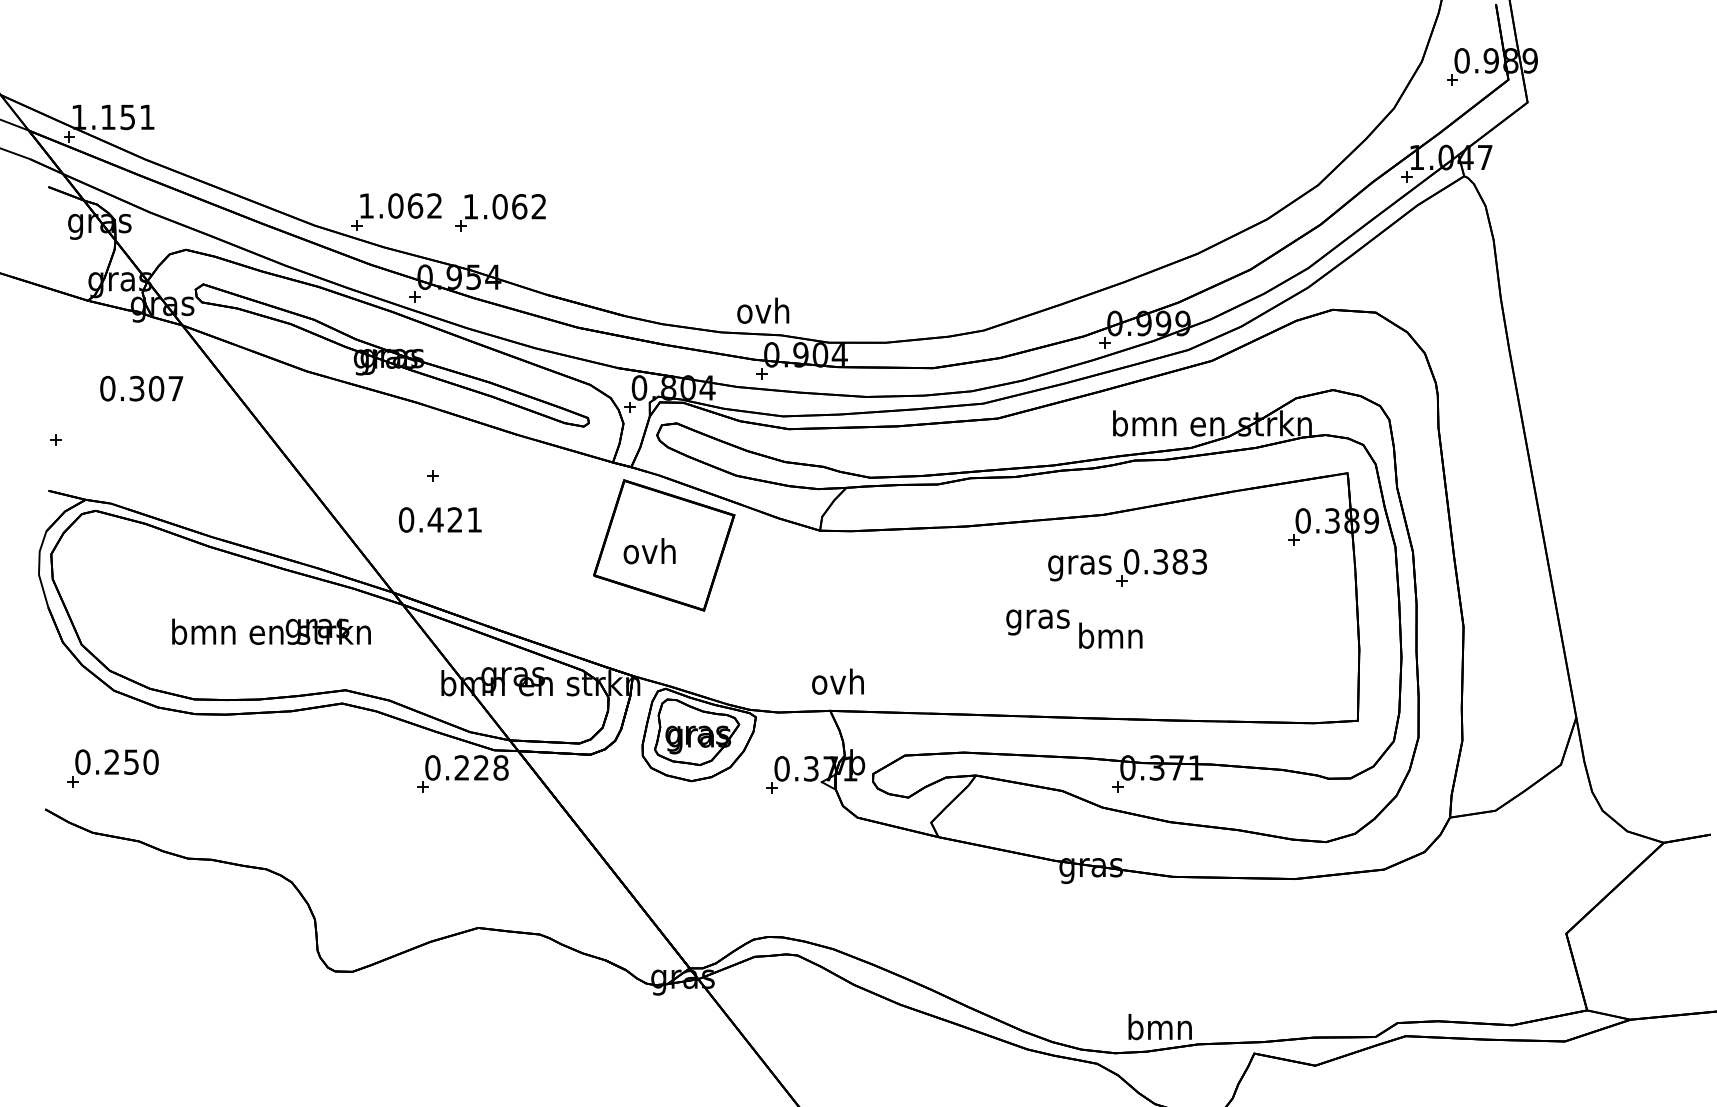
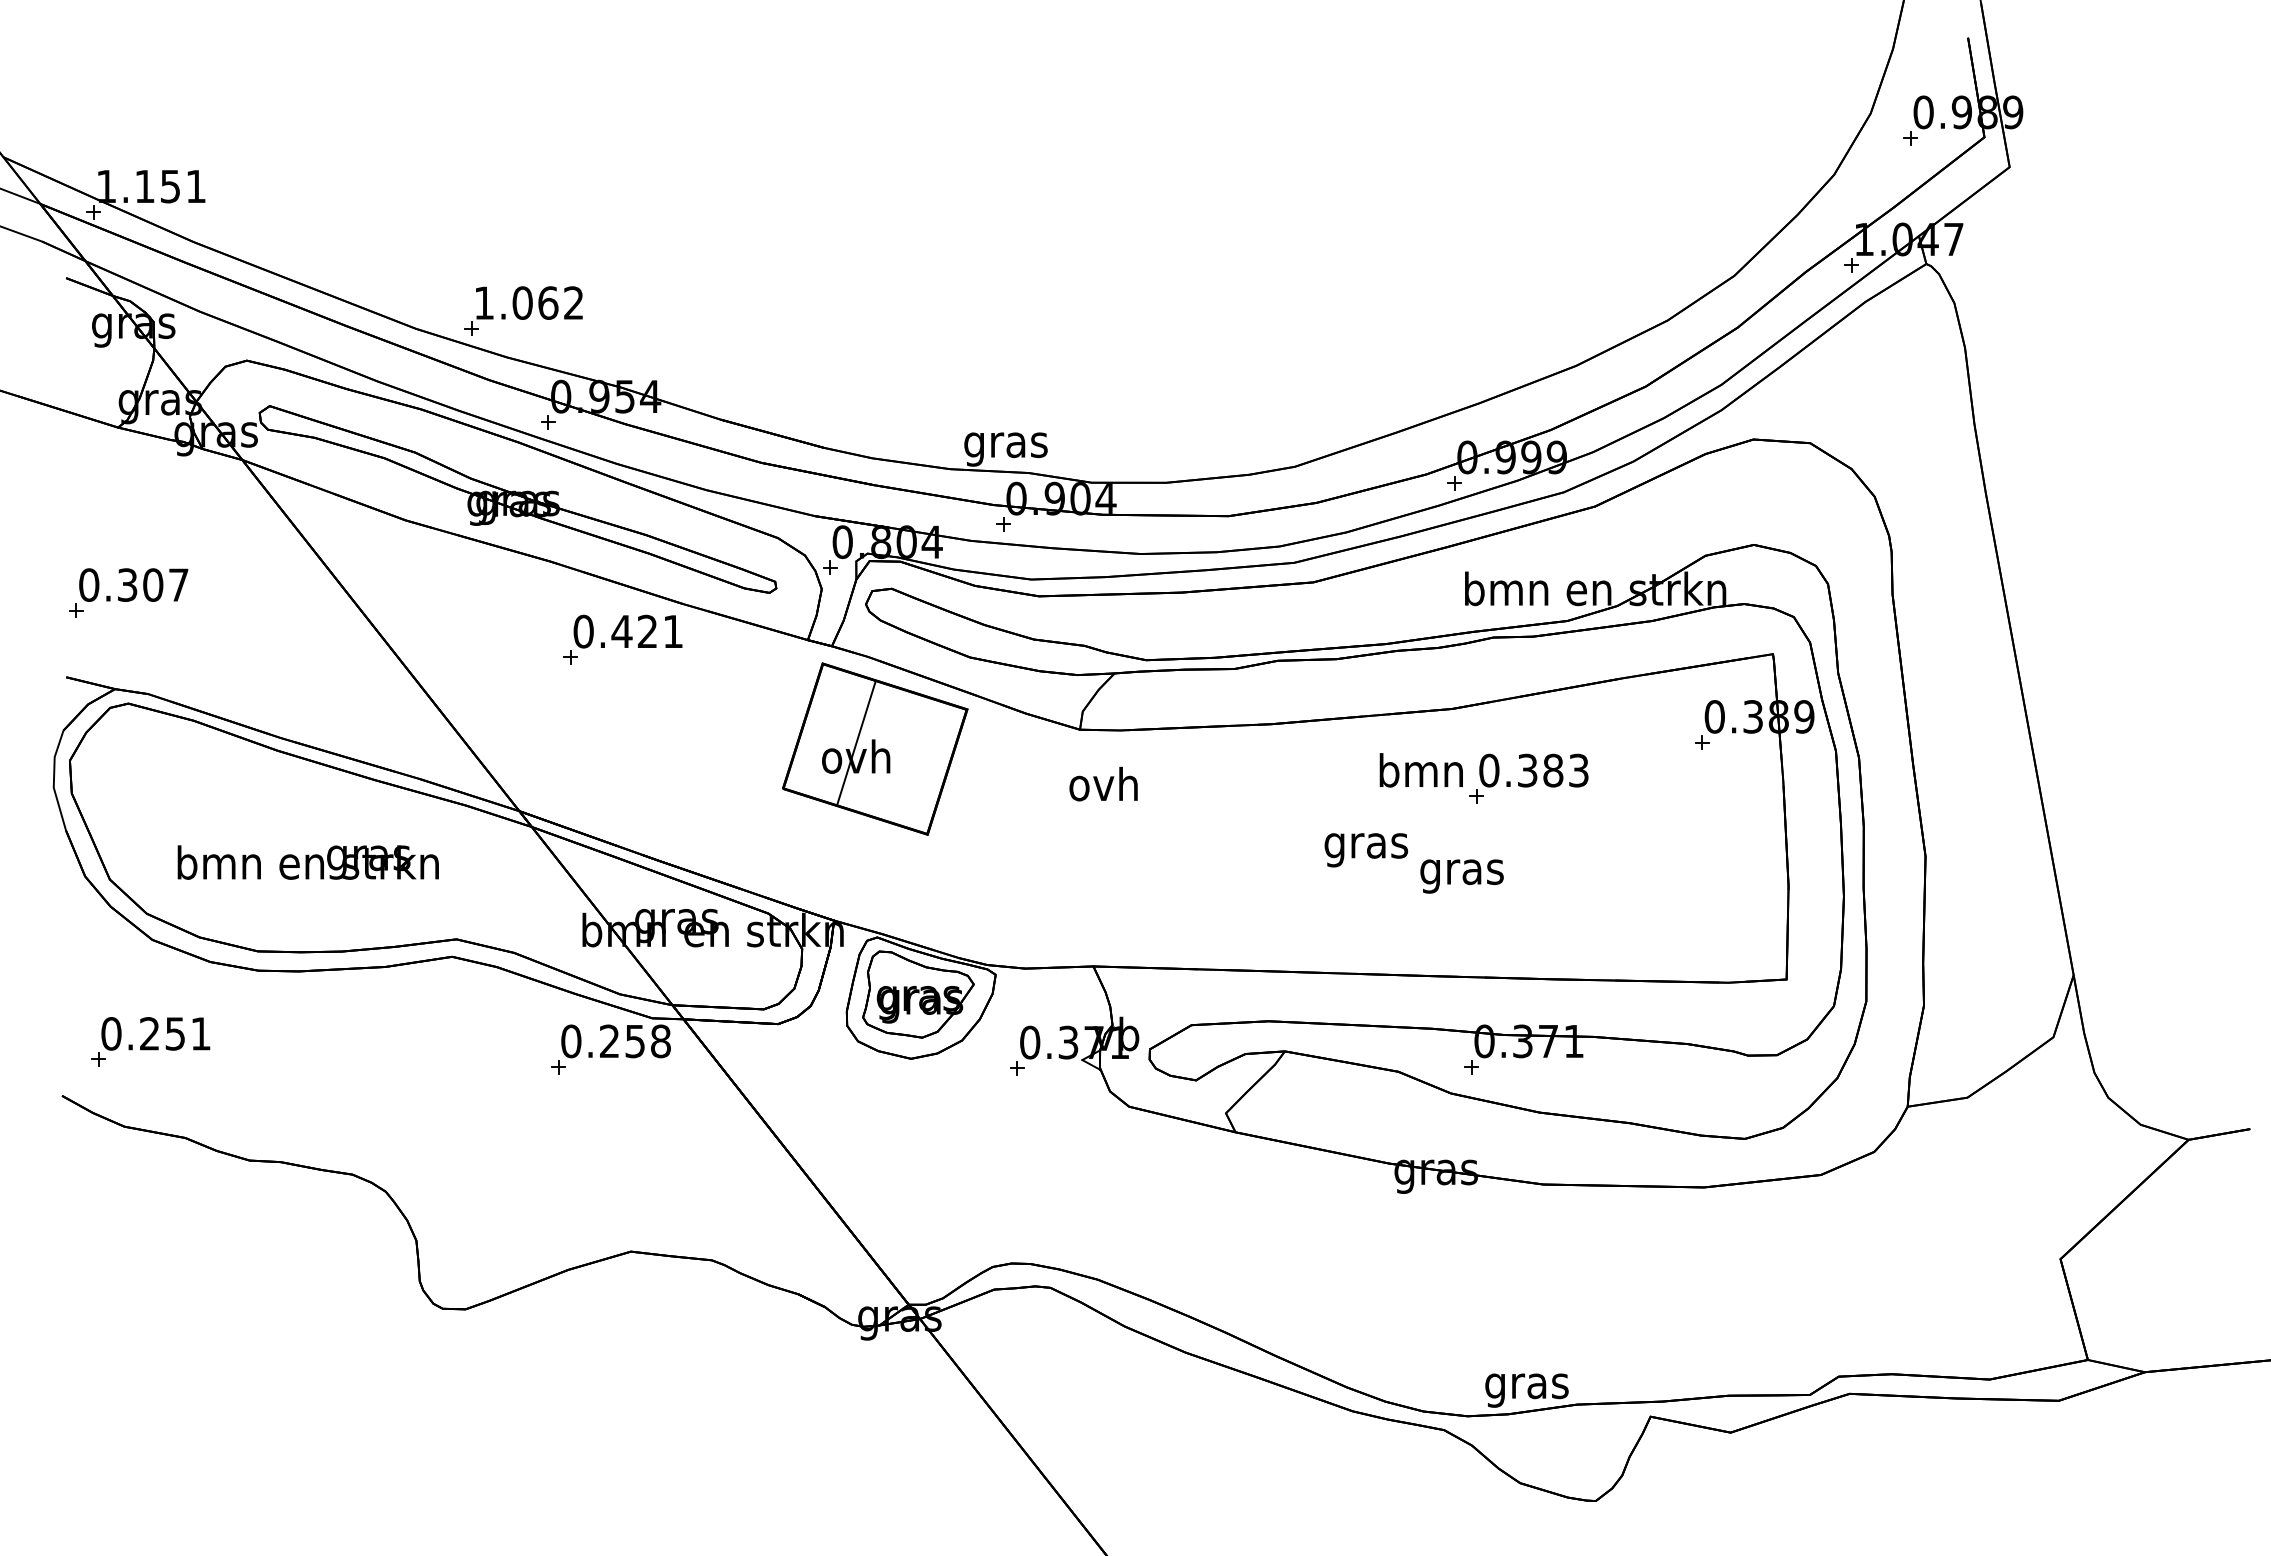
part: (500, 212) -> (660, 311), removed
text: (763, 313) -> (1005, 444), ovh -> gras
text: (141, 388) -> (133, 584), moved
text: (439, 519) -> (627, 631), moved
line: (649, 540) -> (856, 742), added
text: (1079, 564) -> (1421, 774), gras -> bmn
text: (270, 631) -> (307, 862), moved
text: (1110, 638) -> (1461, 871), bmn -> gras
text: (837, 681) -> (1103, 783), moved
text: (151, 761) -> (201, 1033), 0.250 -> 0.251
text: (480, 768) -> (634, 1041), 0.228 -> 0.258
text: (1159, 1029) -> (1526, 1385), bmn -> gras

